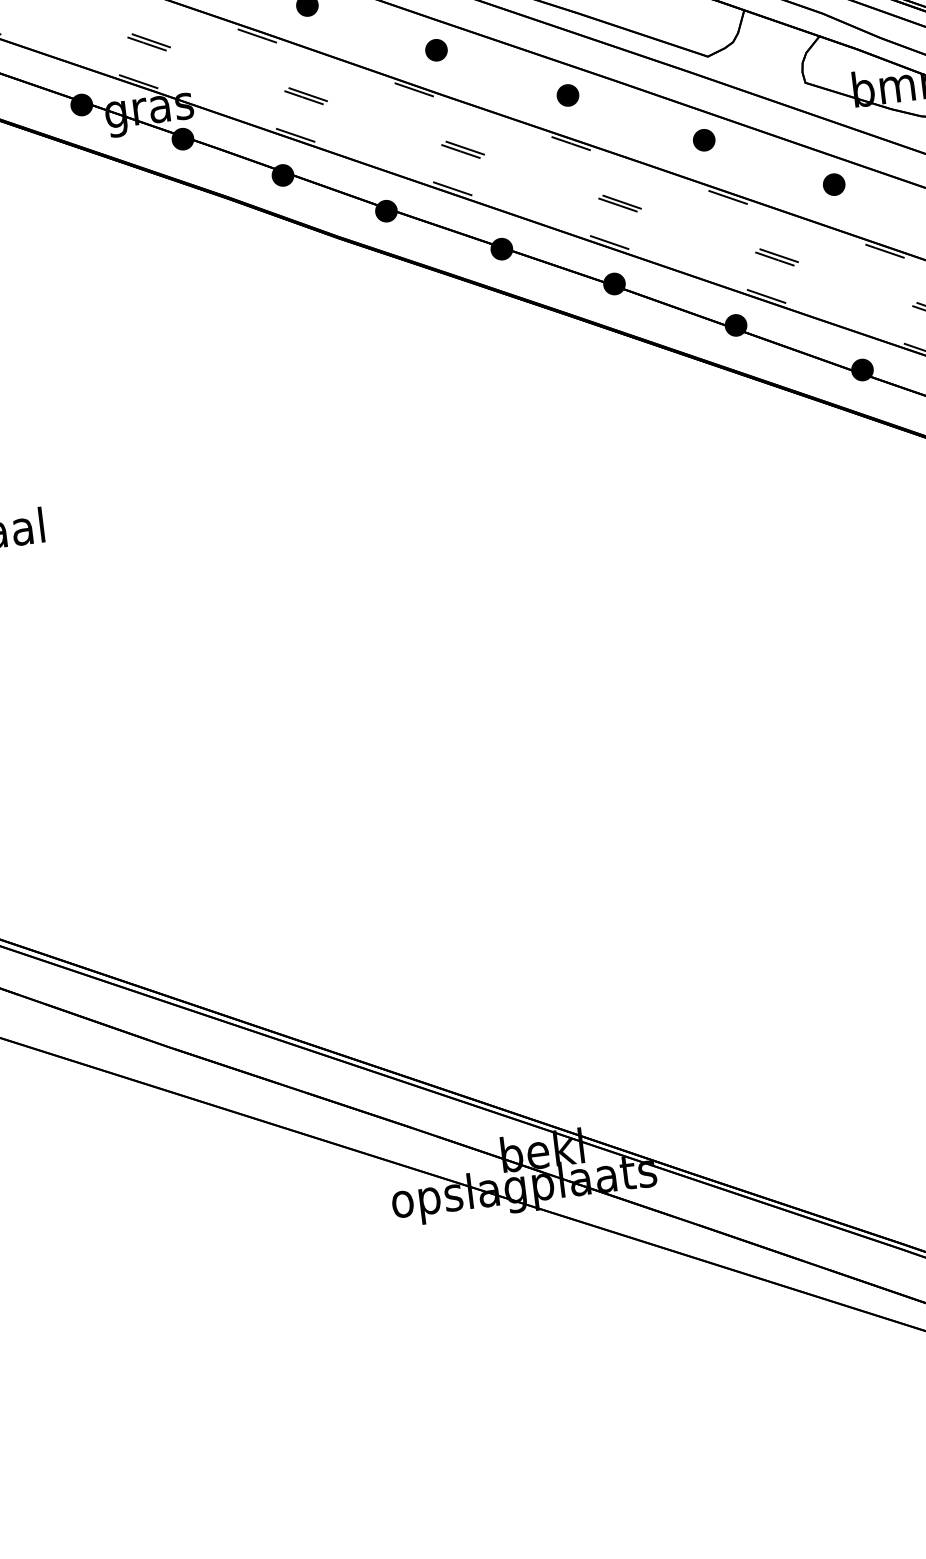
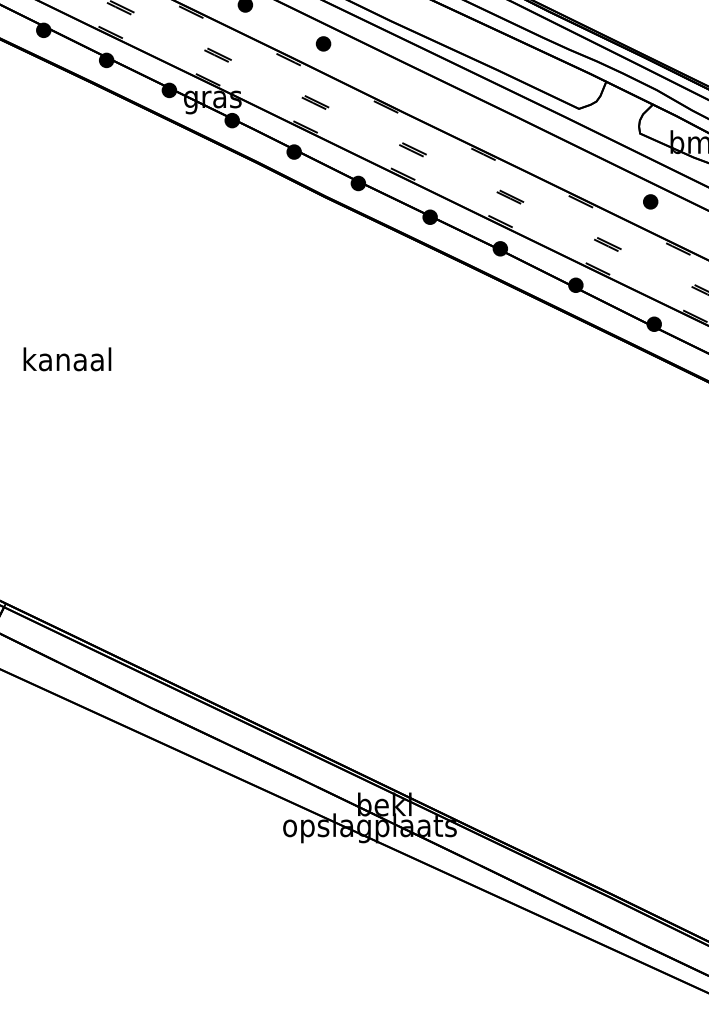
part: (436, 49) -> (403, 82), removed
part: (566, 94) -> (484, 122), removed
part: (703, 139) -> (569, 162), removed

